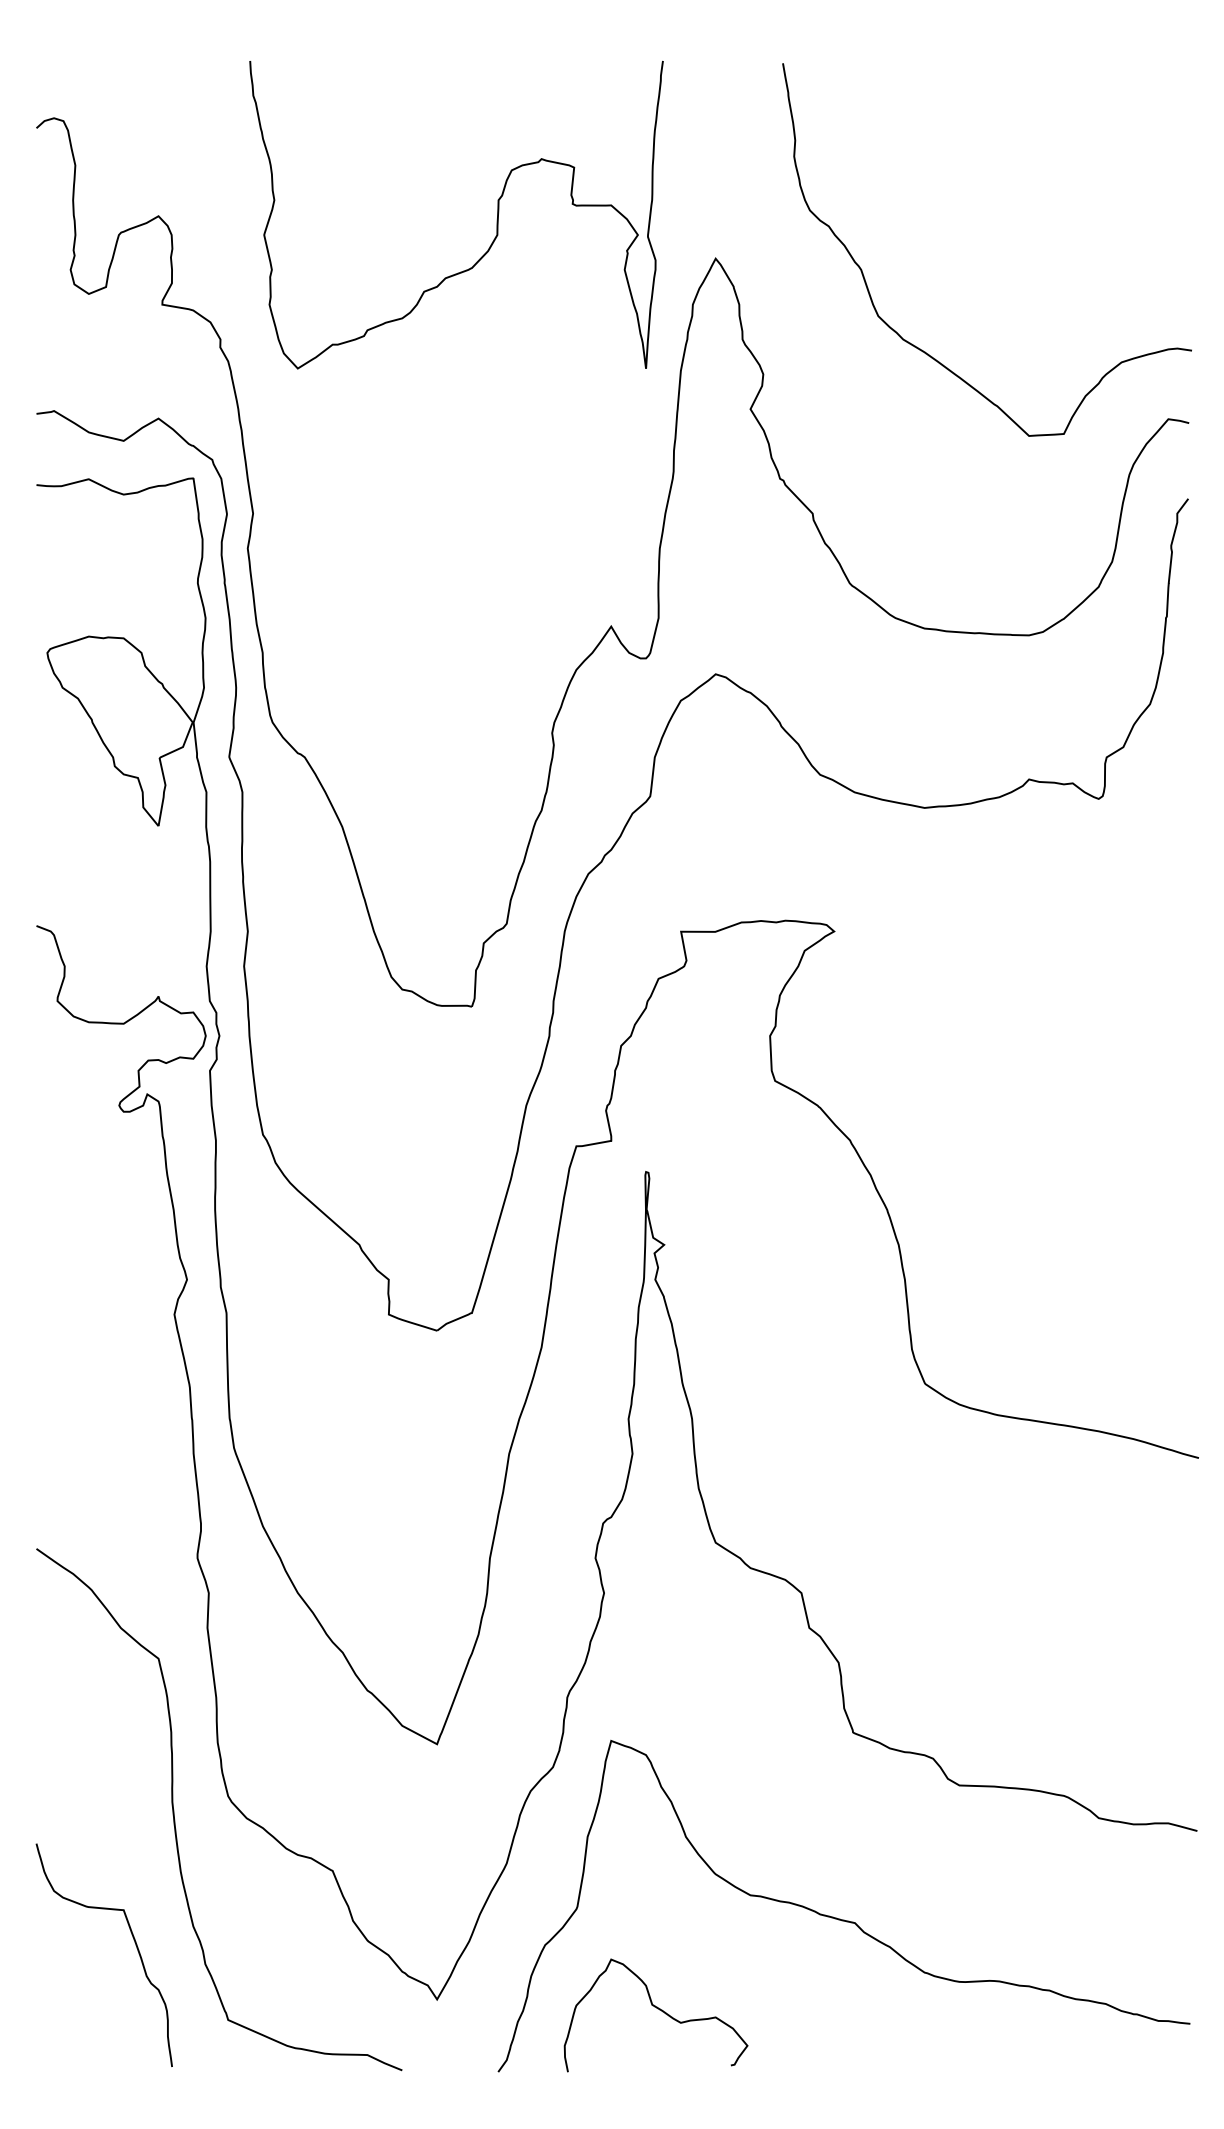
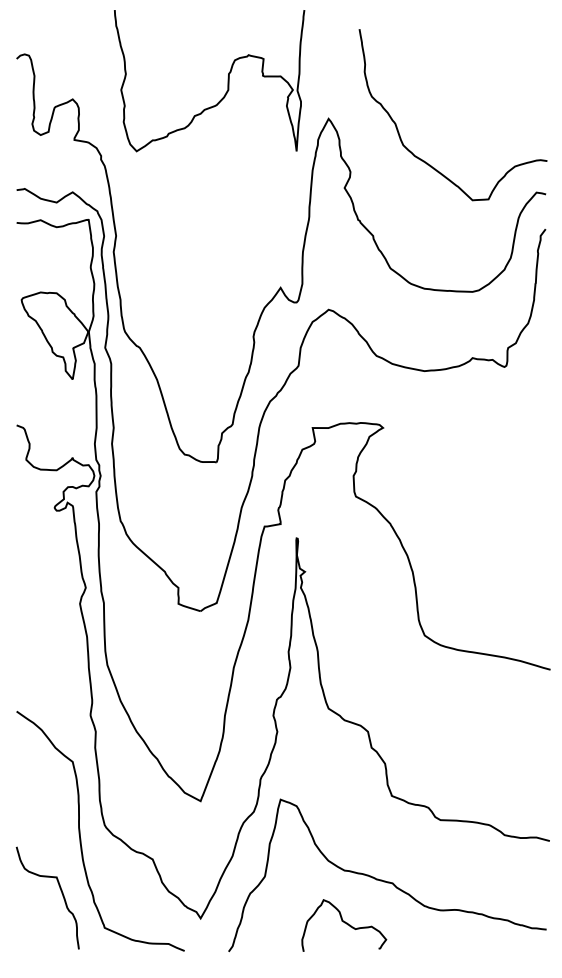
curve: (495, 216) -> (227, 81), moved
curve: (656, 2010) -> (344, 923), moved

